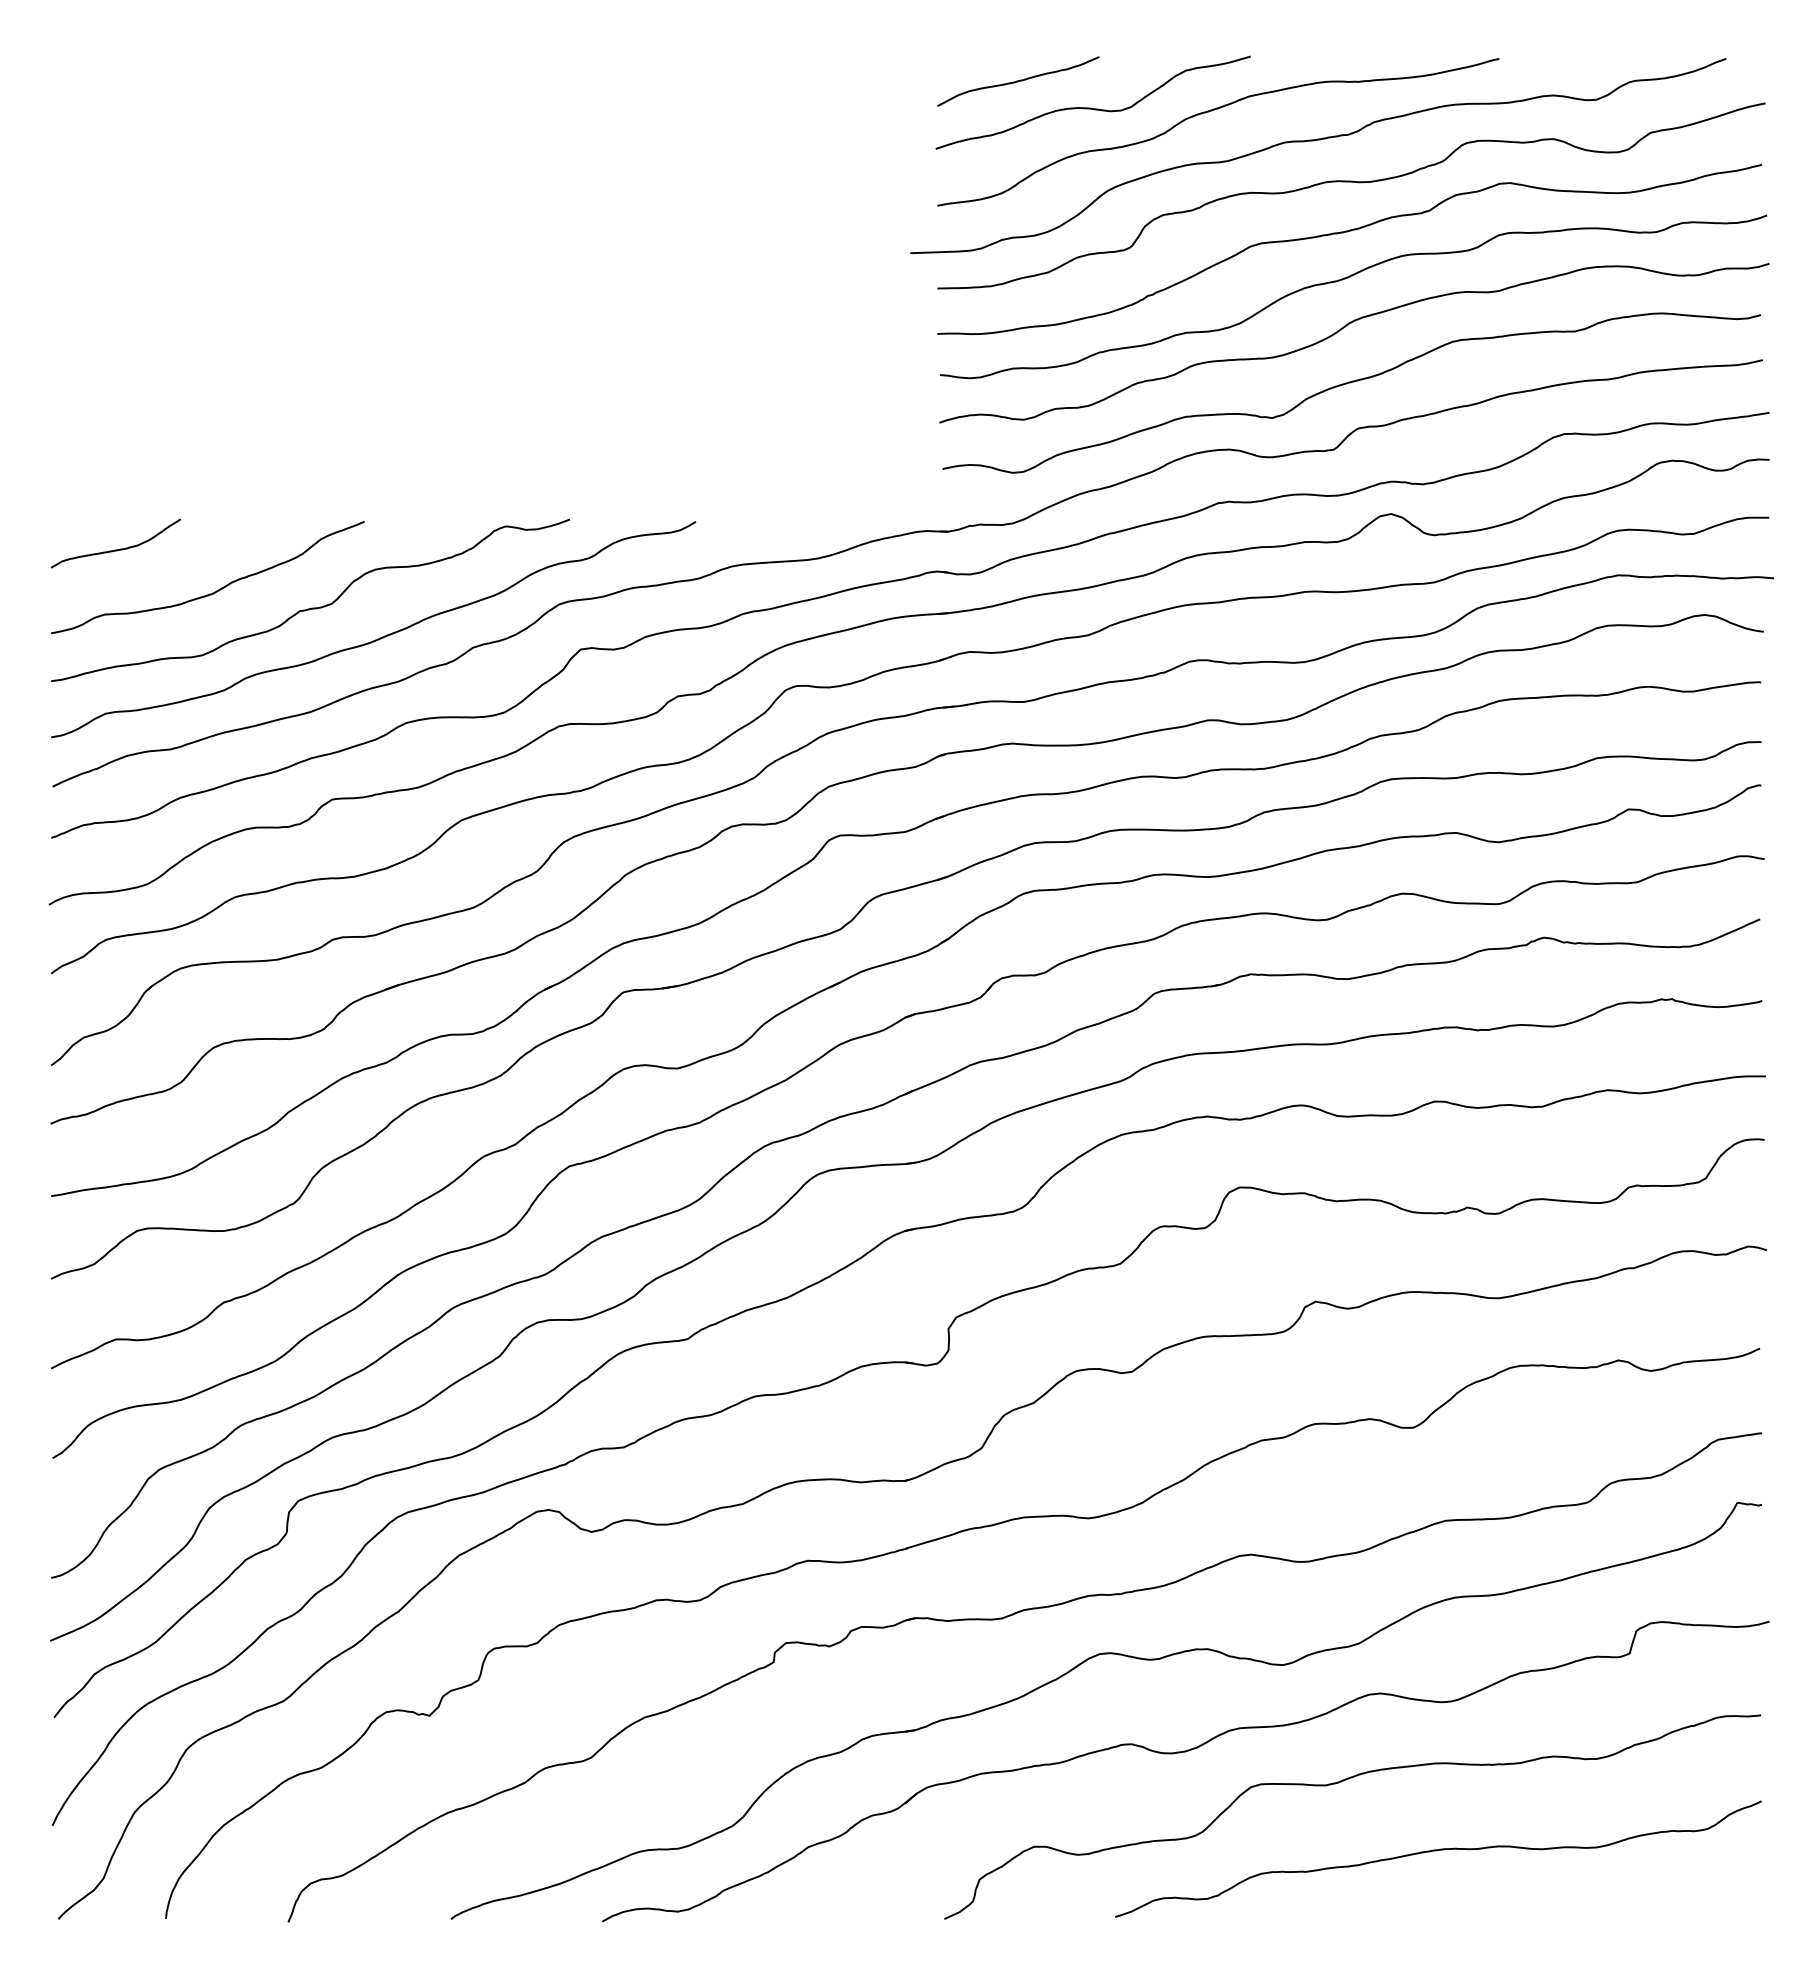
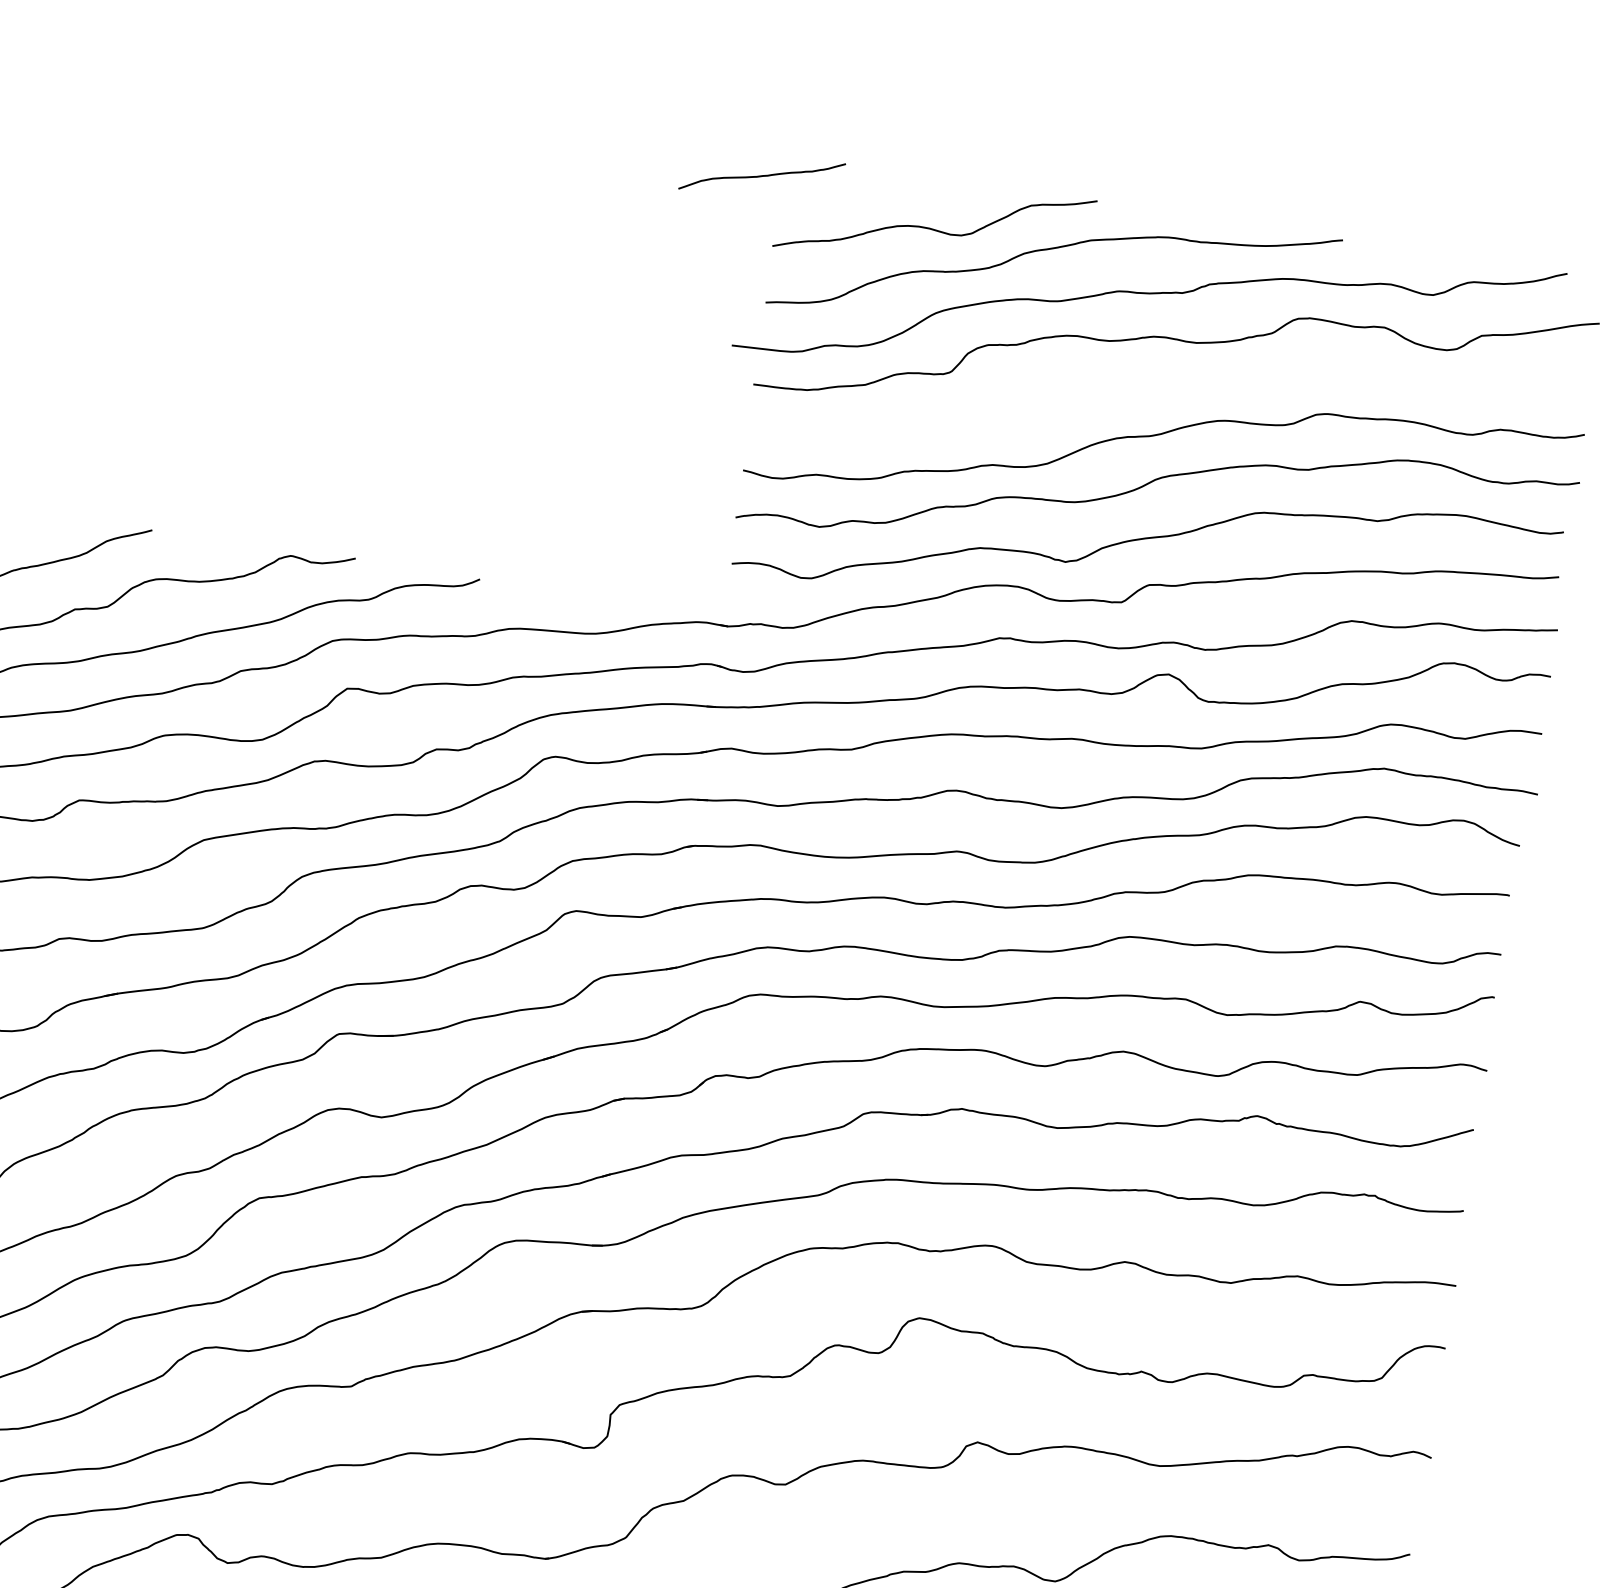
curve: (1018, 81) -> (762, 176), moved
curve: (1343, 233) -> (1163, 389), removed

